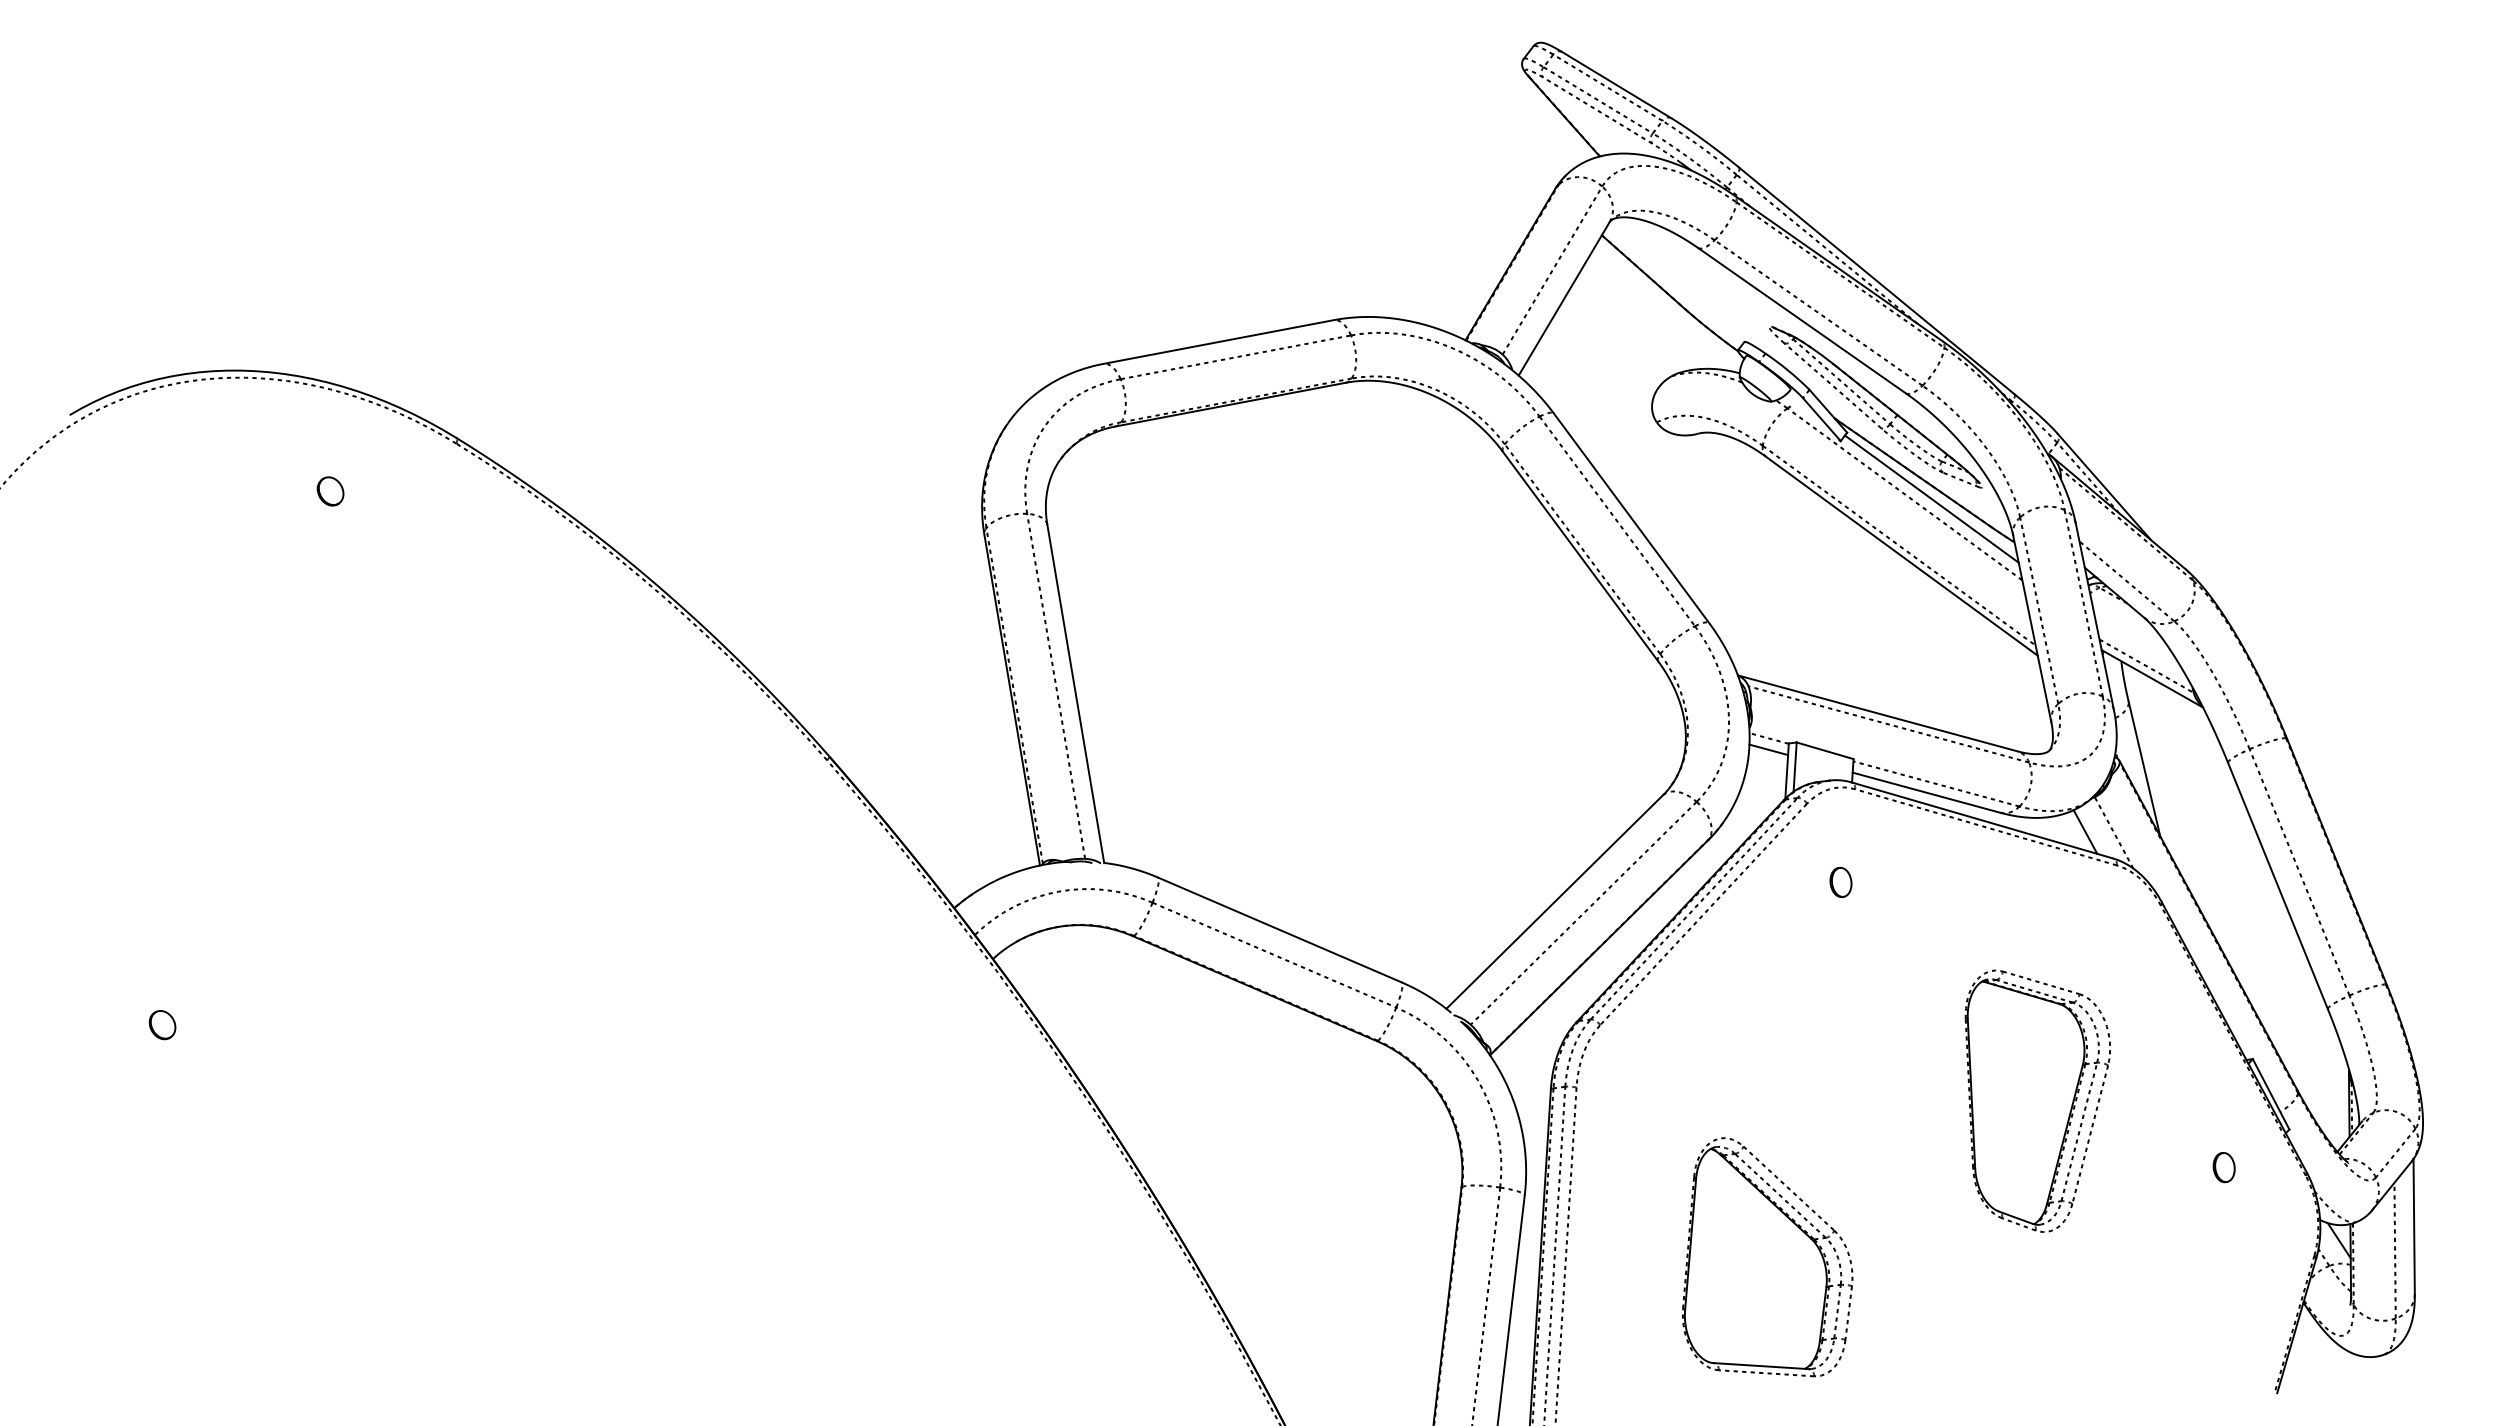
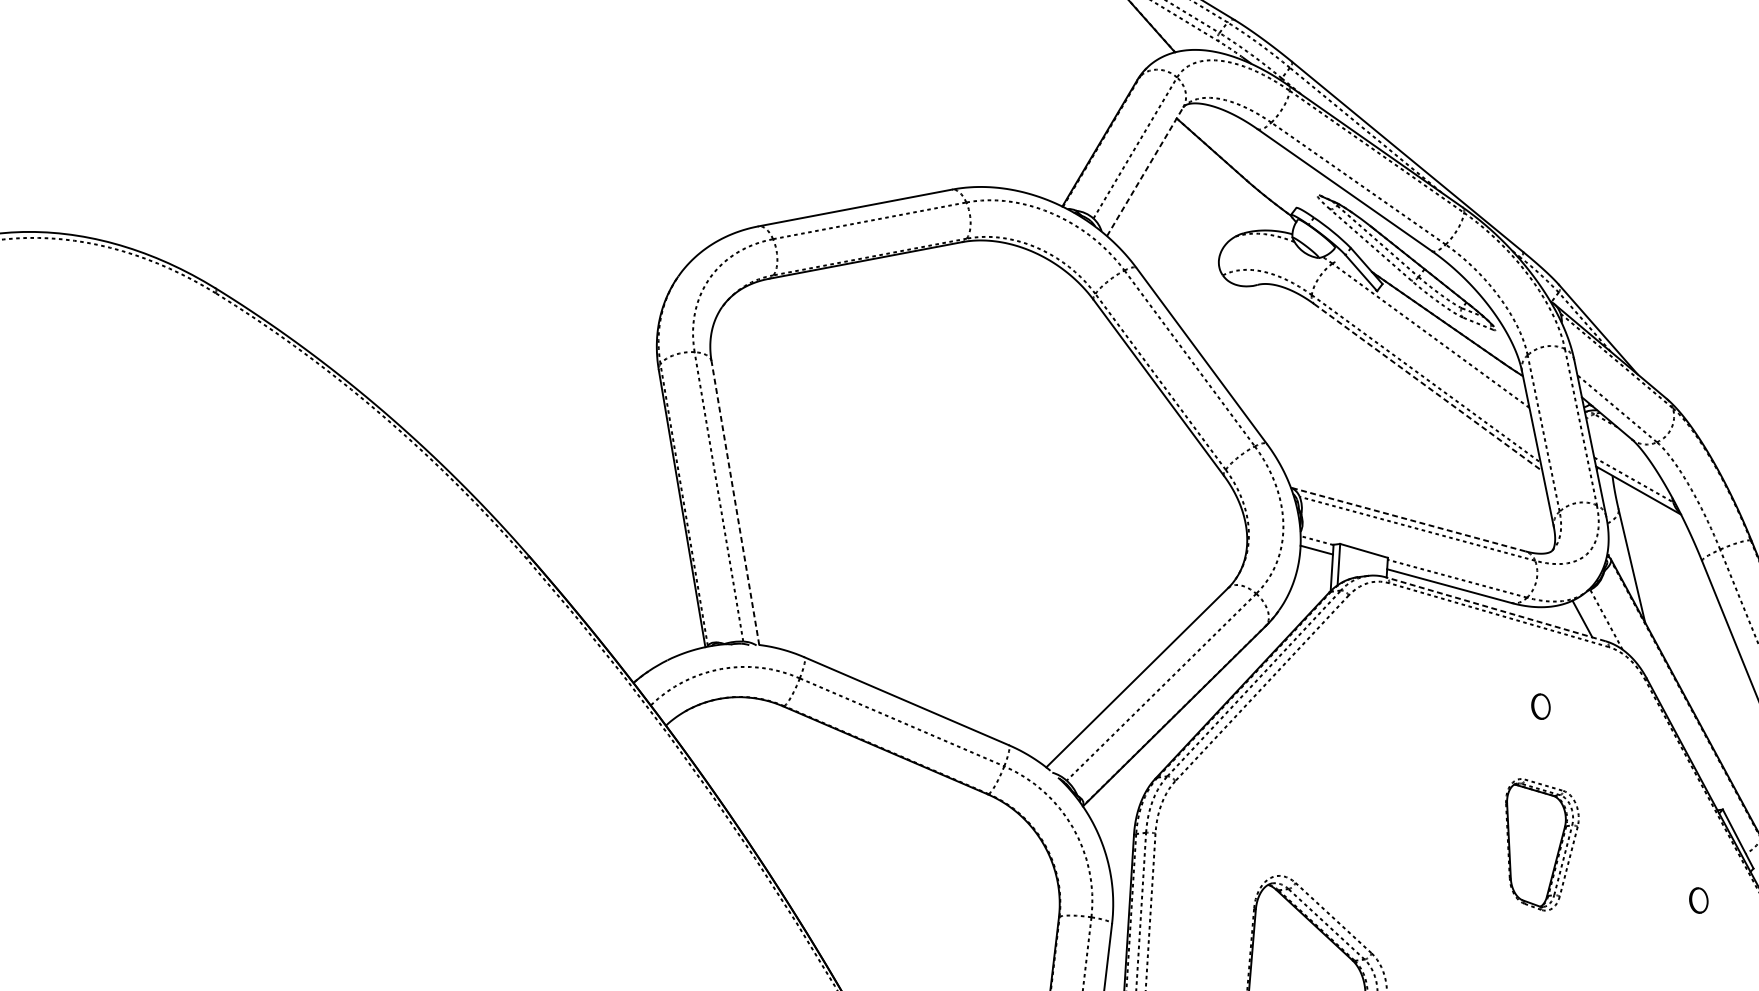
line: (1564, 298) -> (1145, 171), solid -> dashed
part: (330, 491) -> (110, 333), removed
line: (1931, 498) -> (1453, 339), removed
line: (1901, 556) -> (1428, 387), solid -> dashed
line: (1075, 693) -> (735, 502), solid -> dashed
line: (1877, 713) -> (1407, 519), solid -> dashed
line: (1981, 820) -> (1495, 609), solid -> dashed
part: (1840, 881) -> (1540, 705), moved
part: (2037, 1100) -> (1542, 844), size x0.6

